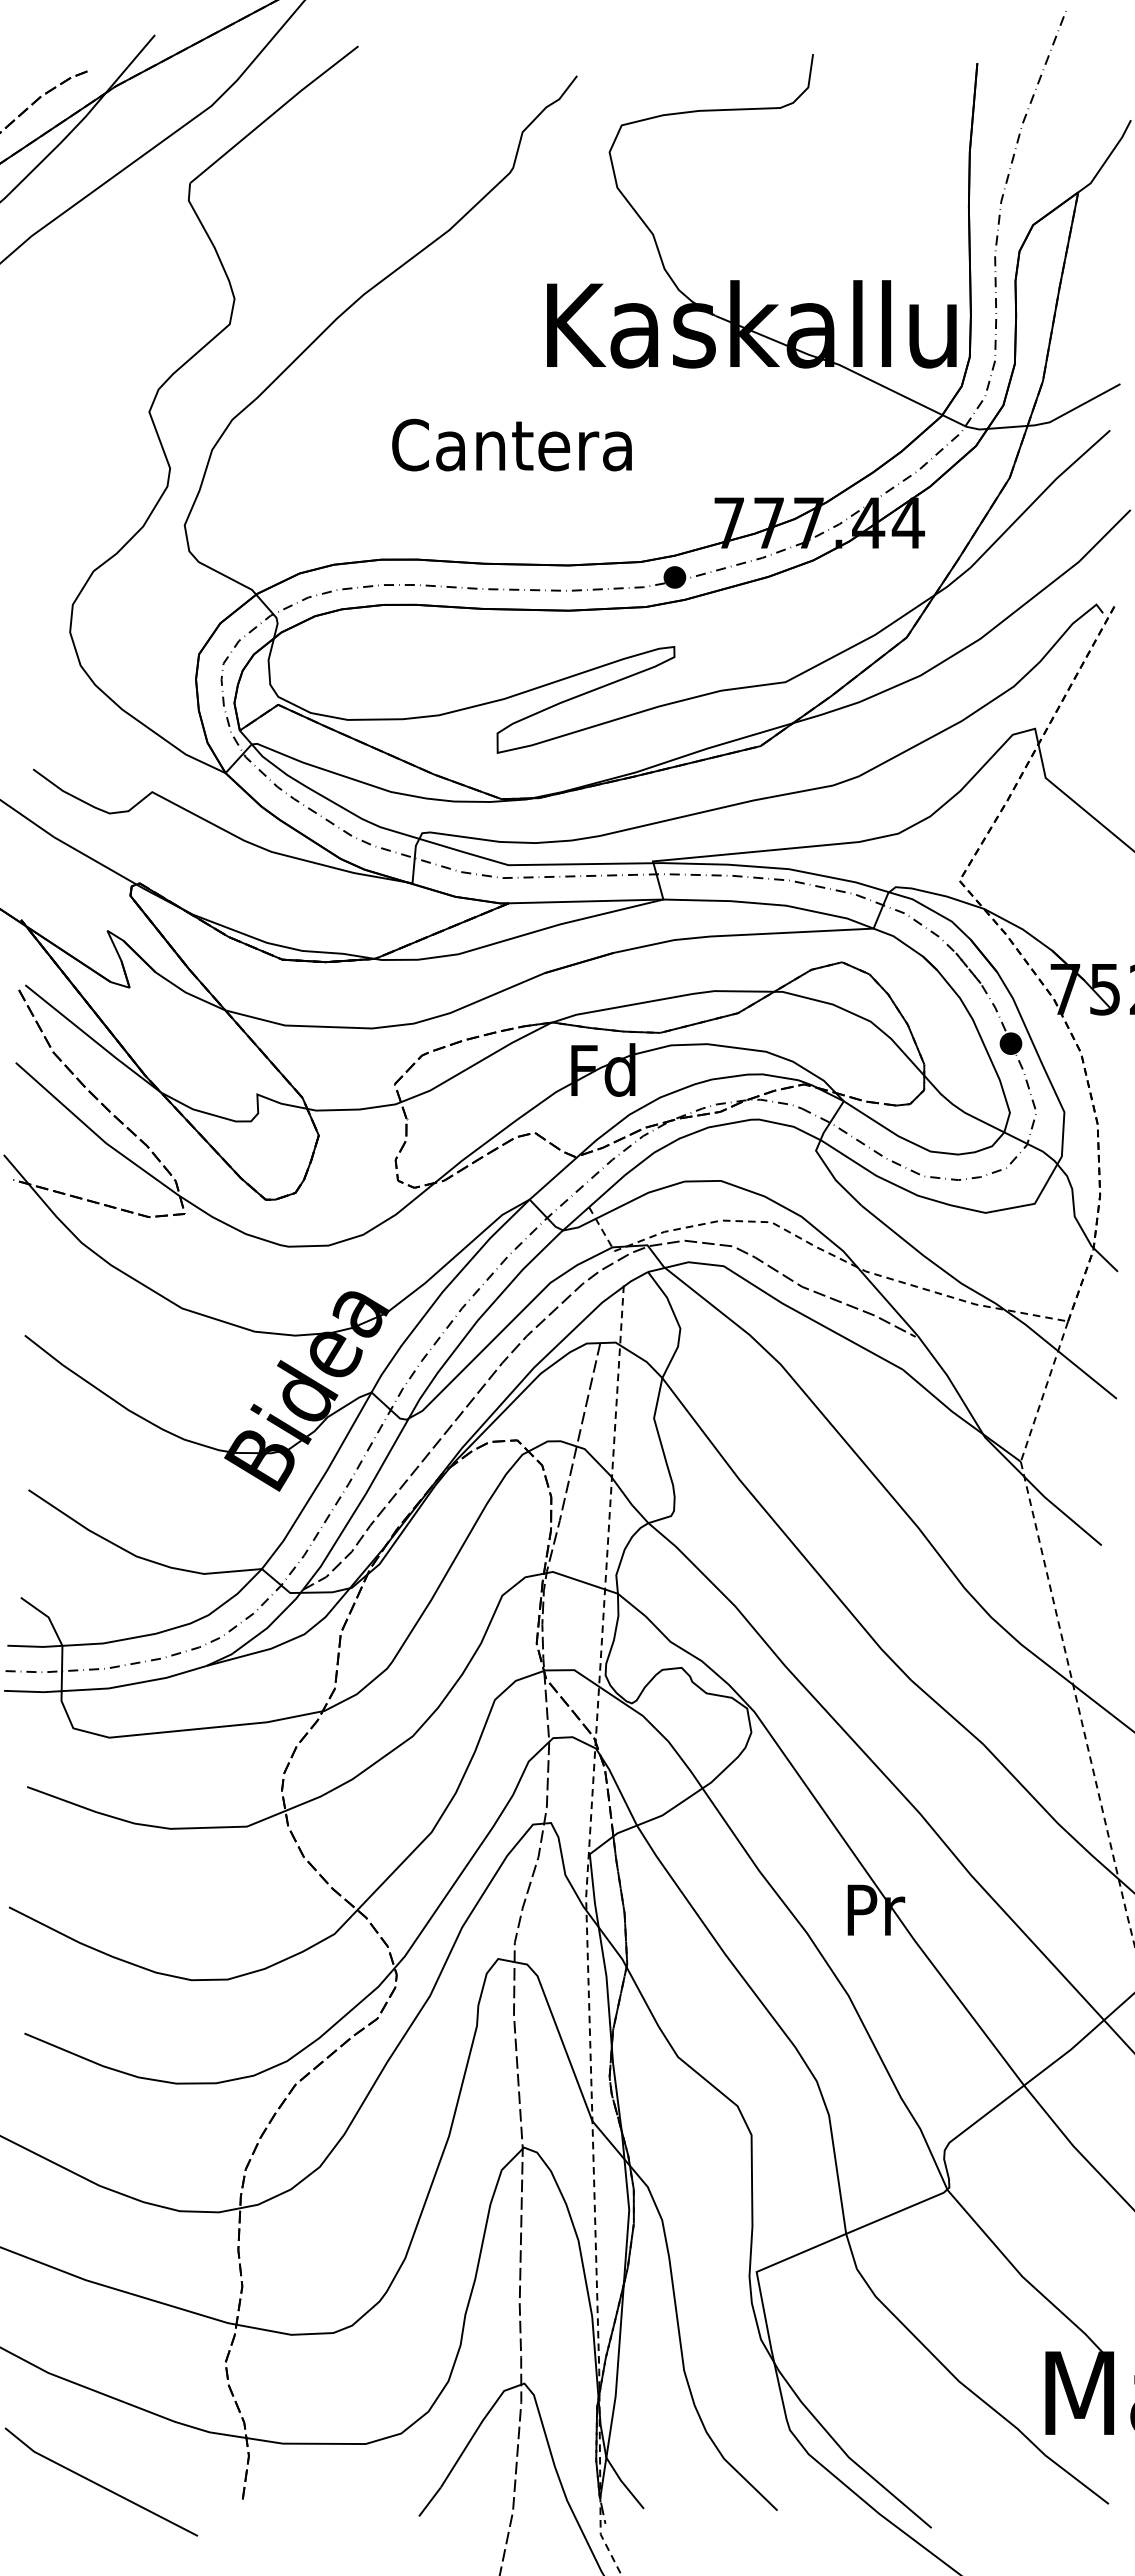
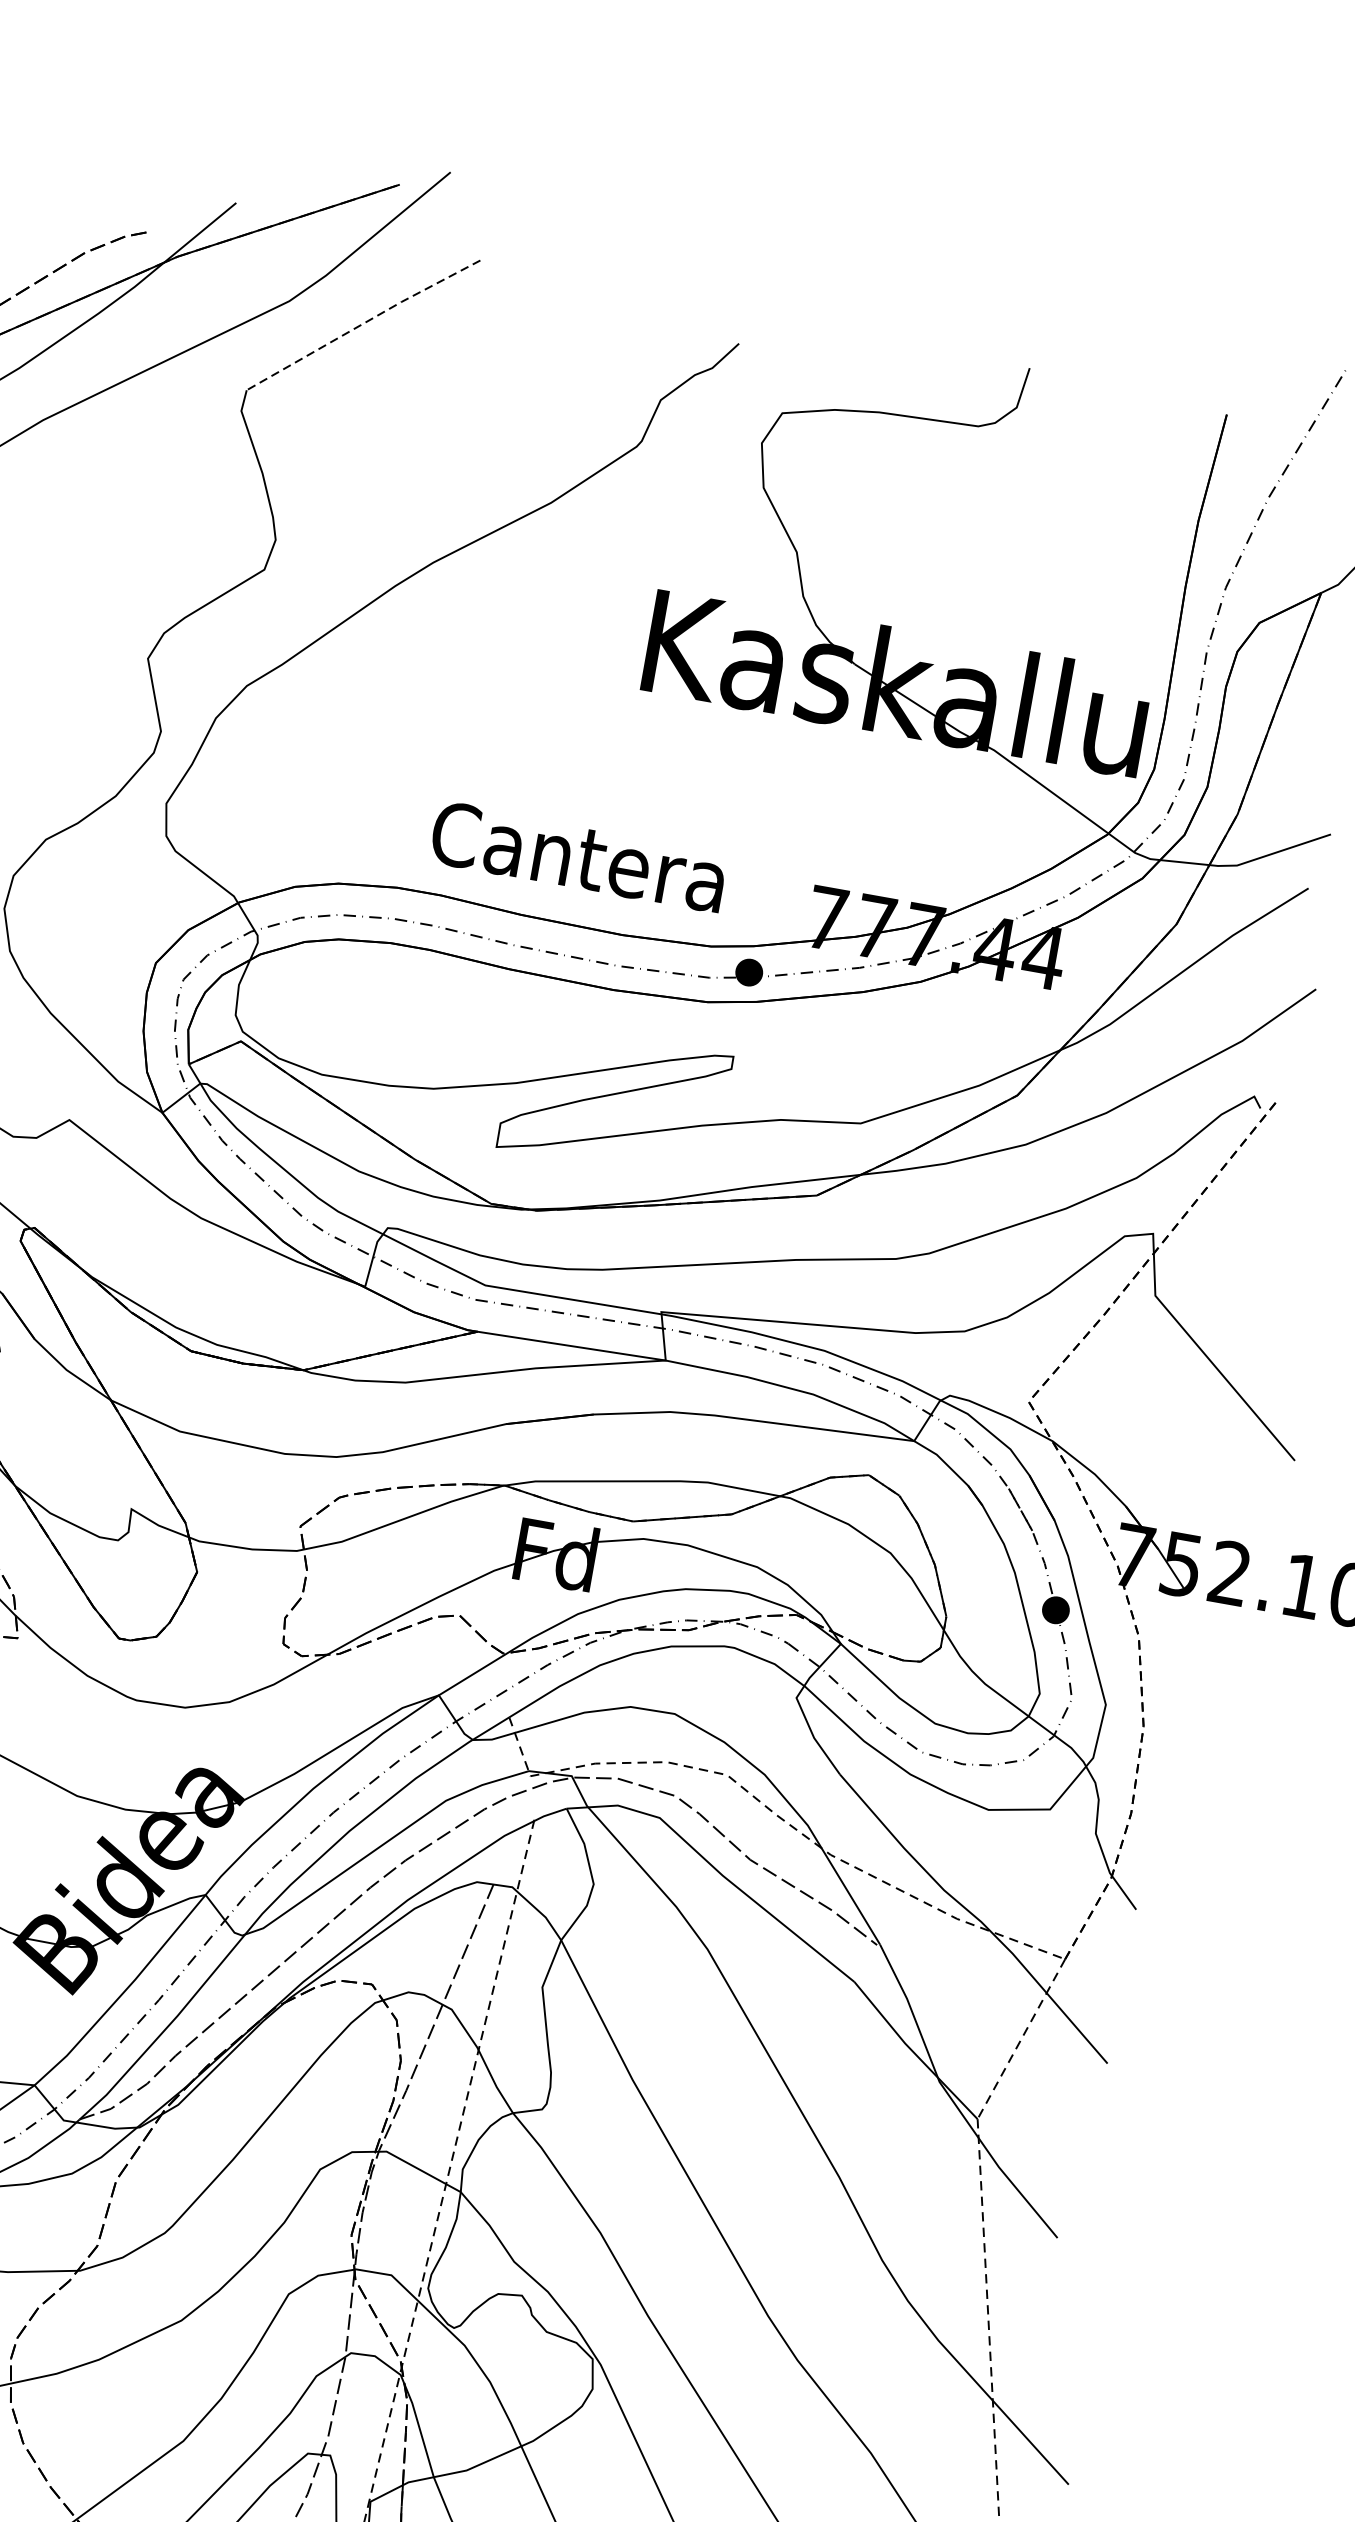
line: (273, 113) -> (362, 323), solid -> dashed
text: (511, 444) -> (578, 855), moved

